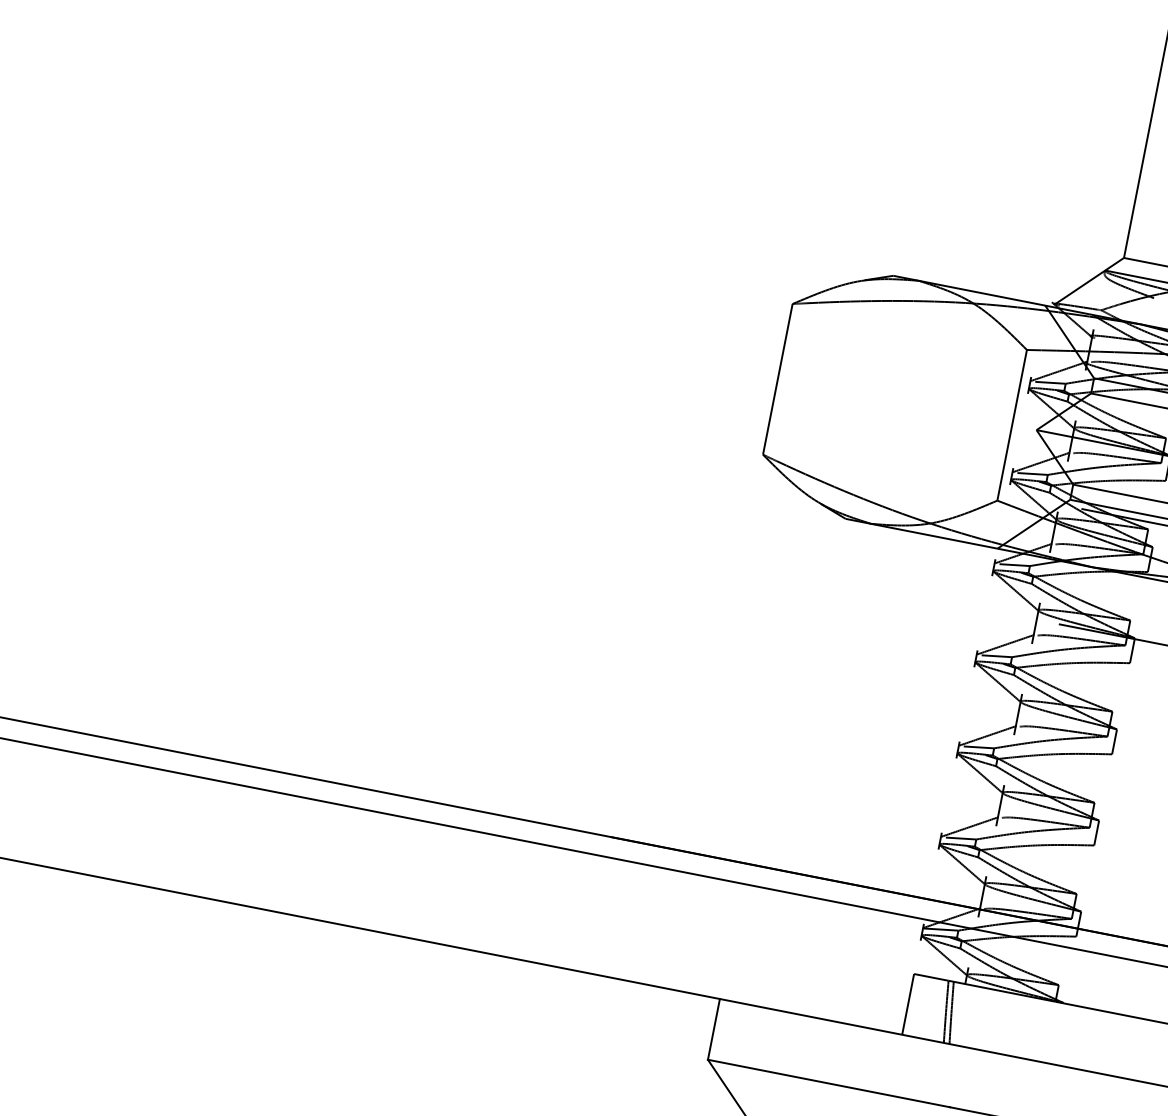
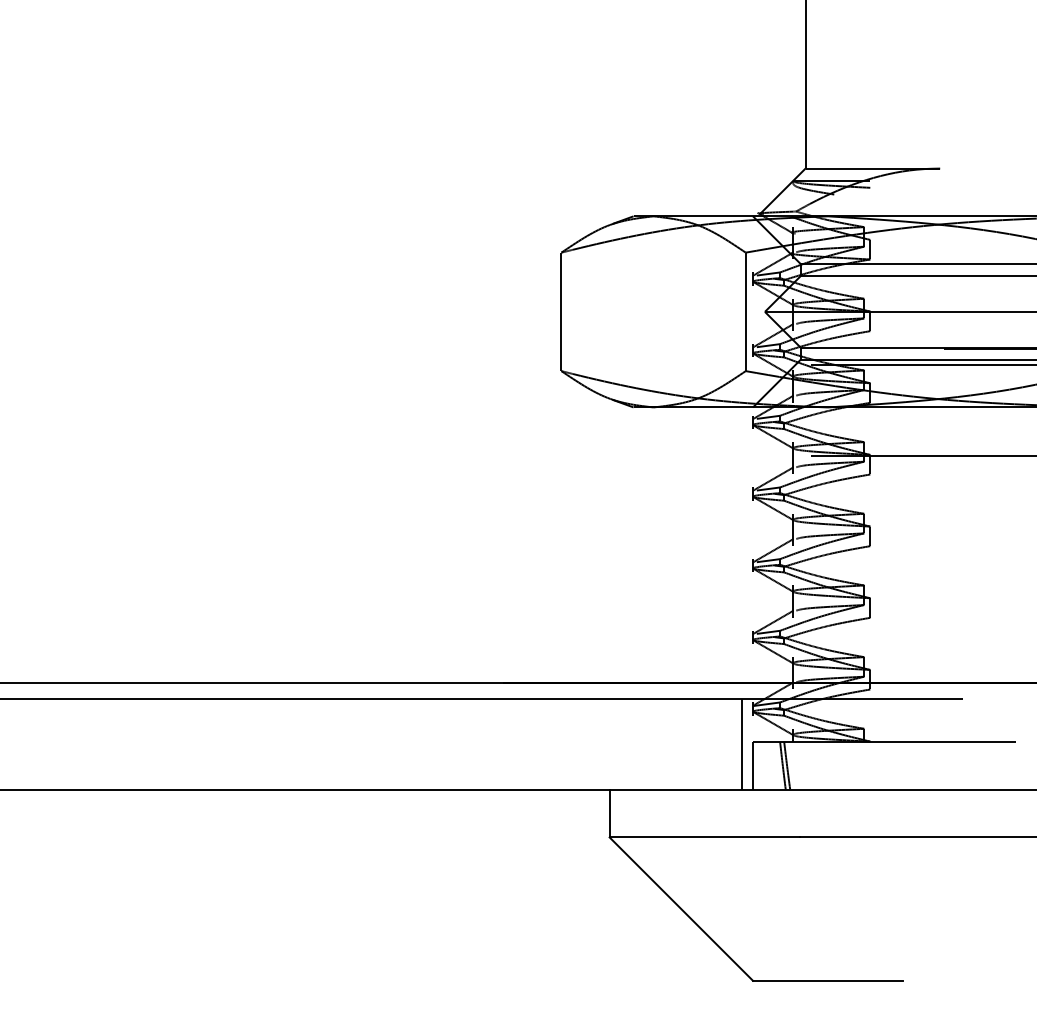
line: (898, 974) -> (741, 744), added

